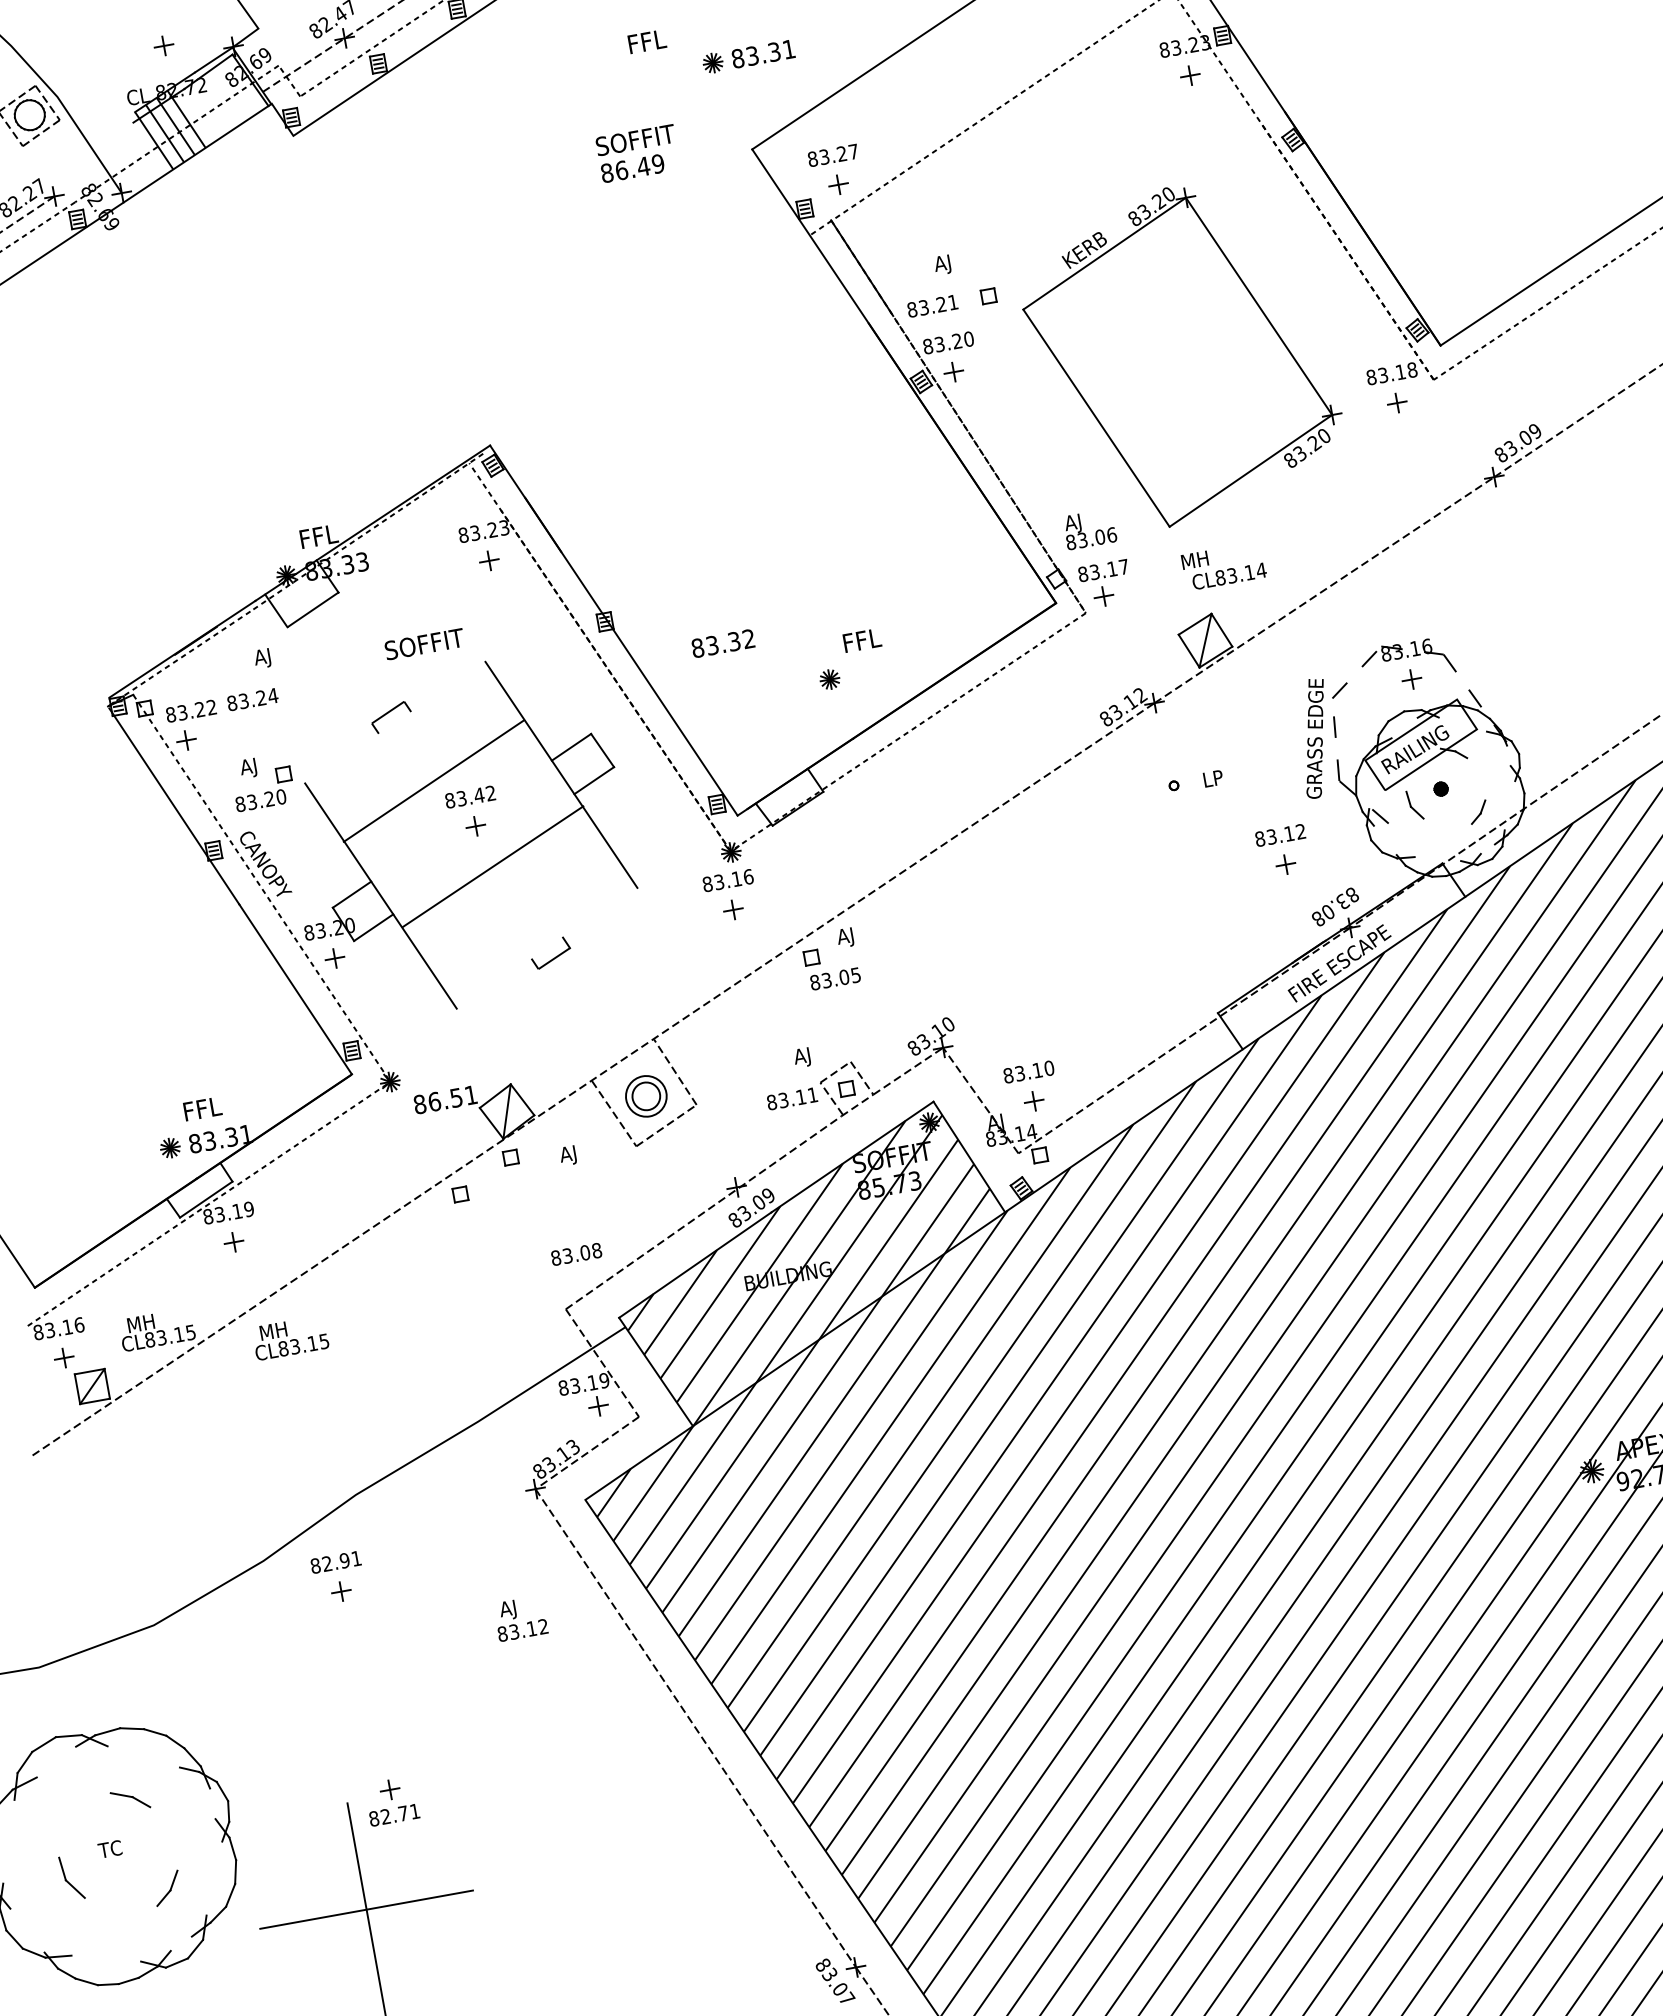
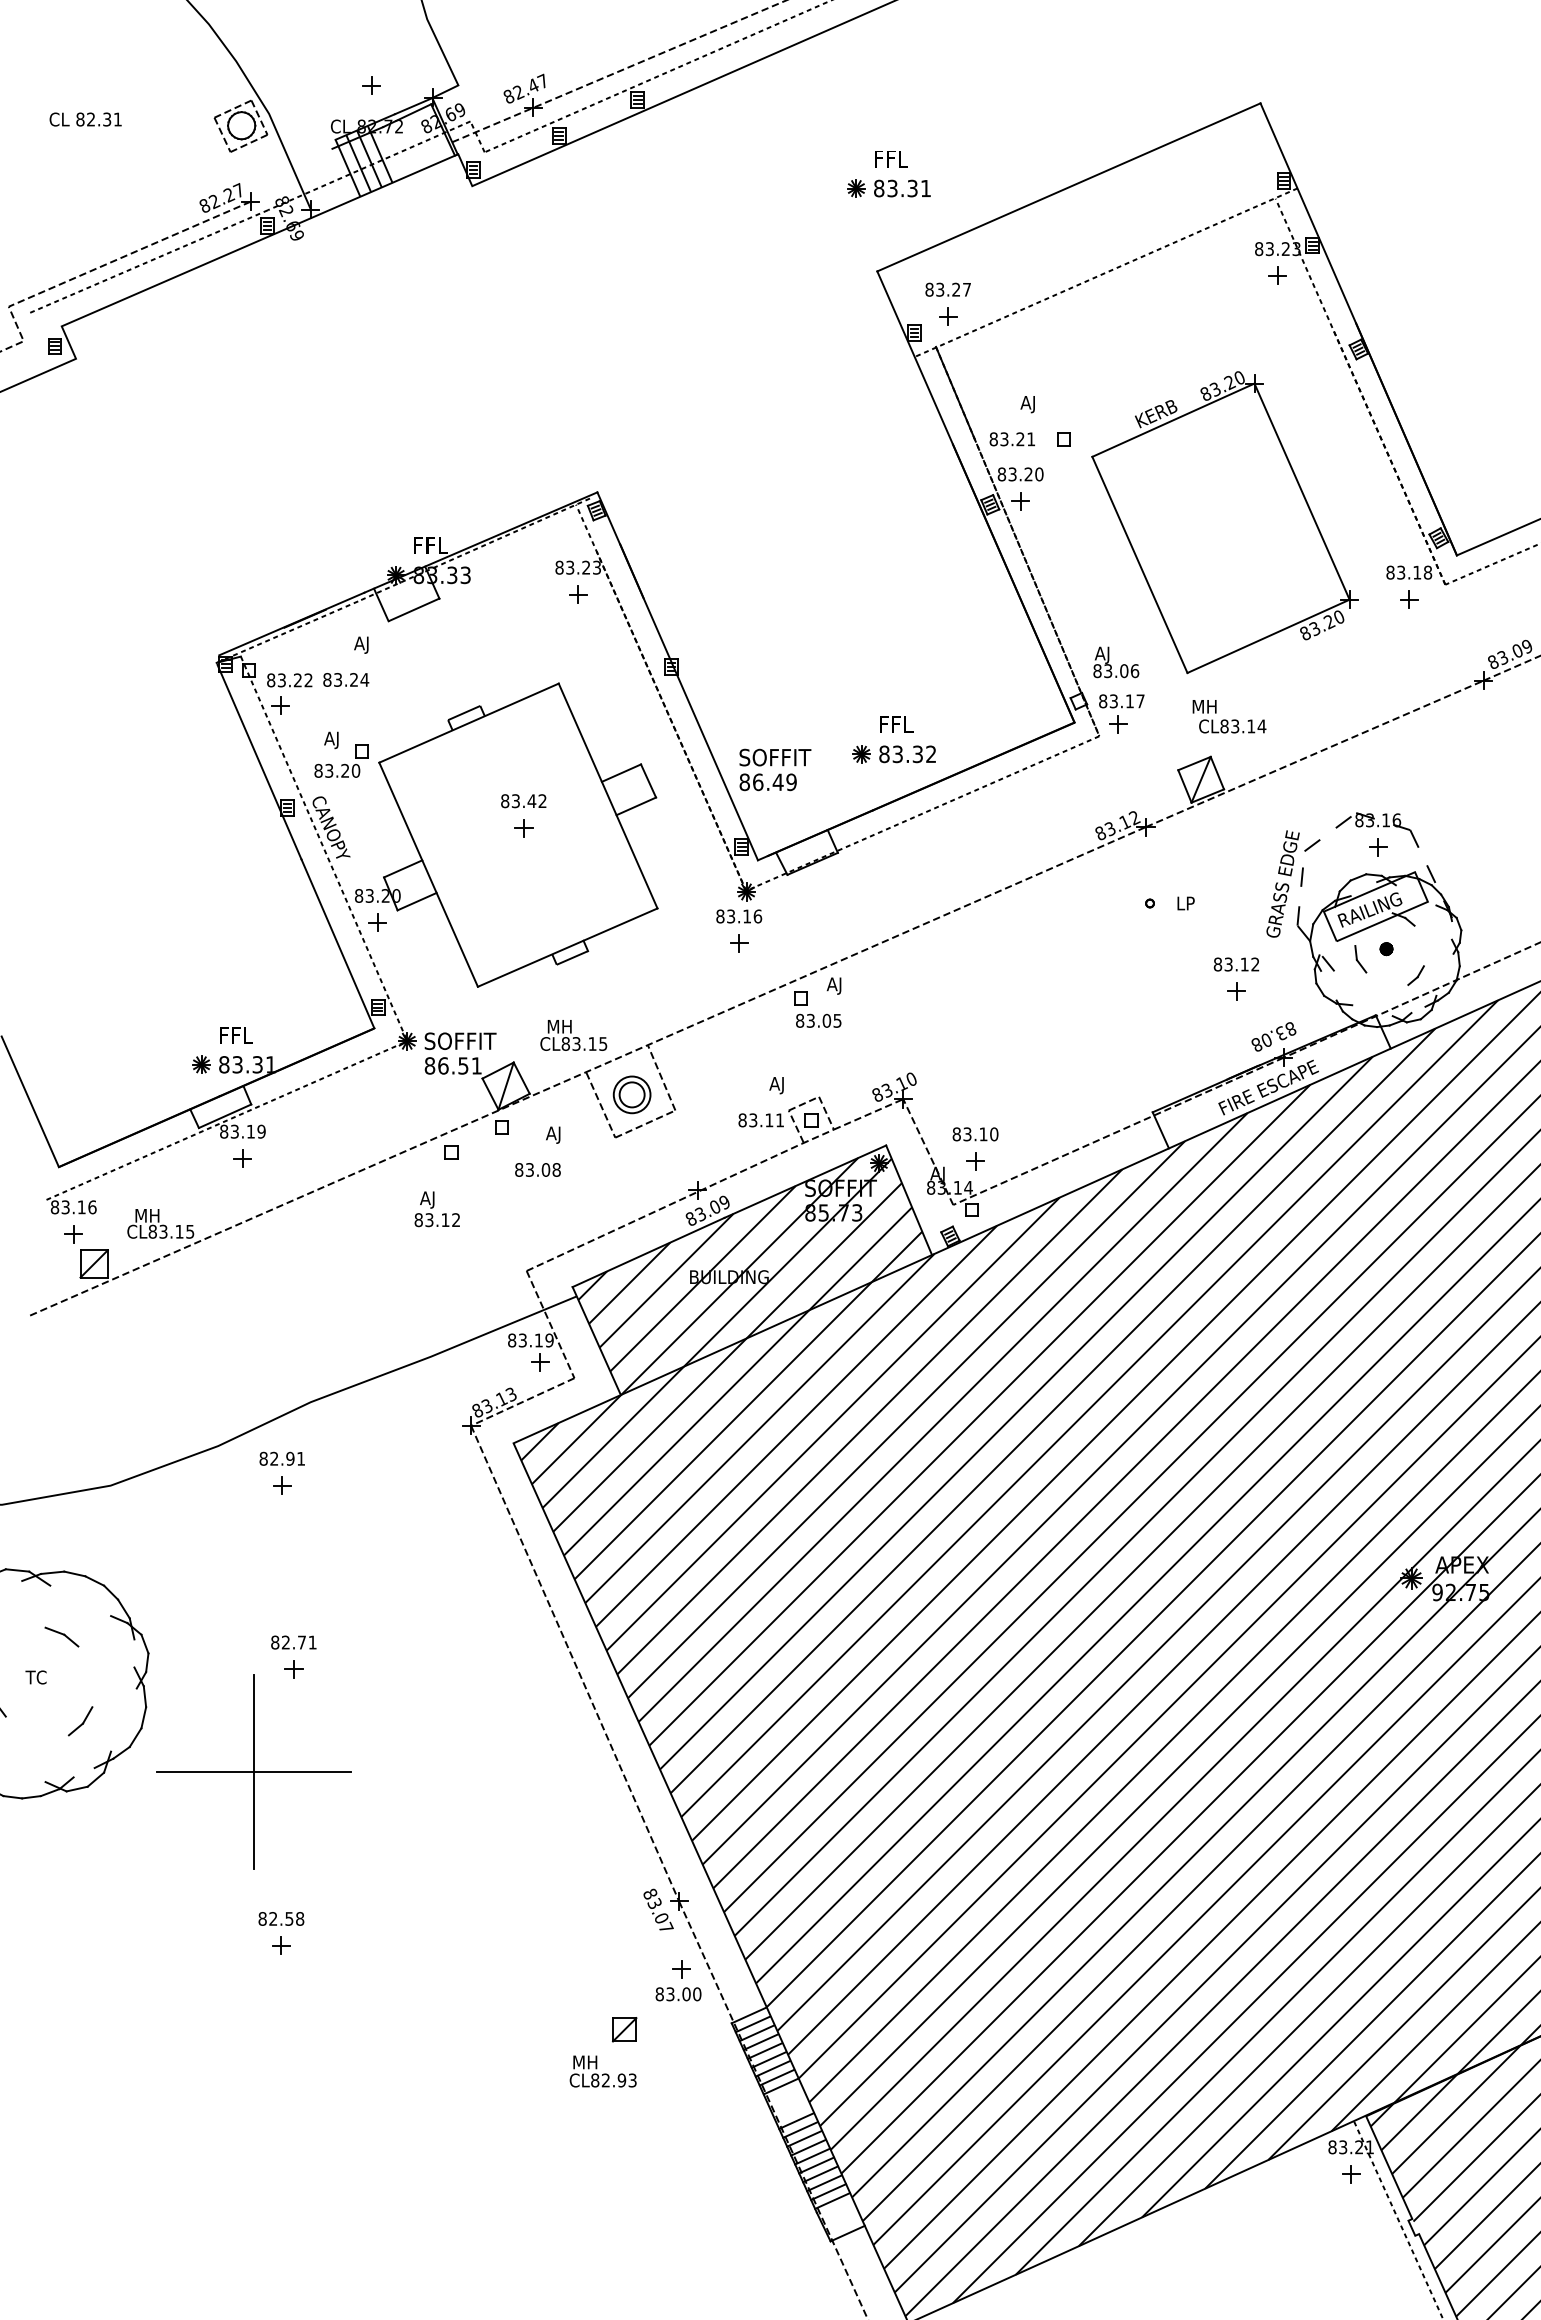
text: (647, 42) -> (891, 159), moved
text: (638, 153) -> (775, 769), moved
text: (424, 643) -> (460, 1040), moved
text: (723, 643) -> (907, 754), moved
line: (433, 780) -> (468, 722), moved
line: (492, 866) -> (567, 947), moved
text: (575, 1253) -> (537, 1169), moved
text: (290, 1338) -> (573, 1035), moved
text: (519, 1618) -> (436, 1209), moved
text: (394, 1815) -> (293, 1642), moved

